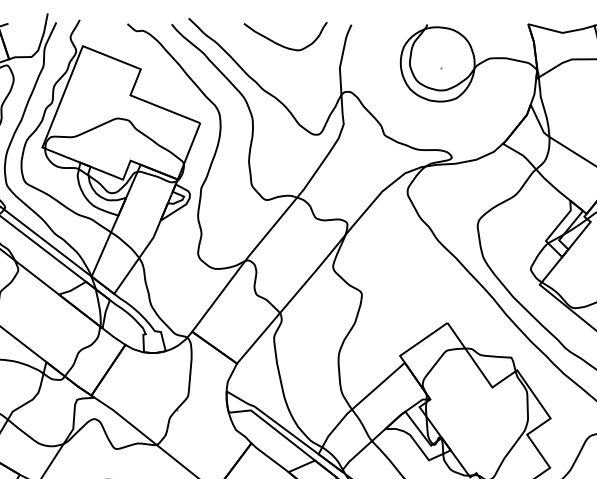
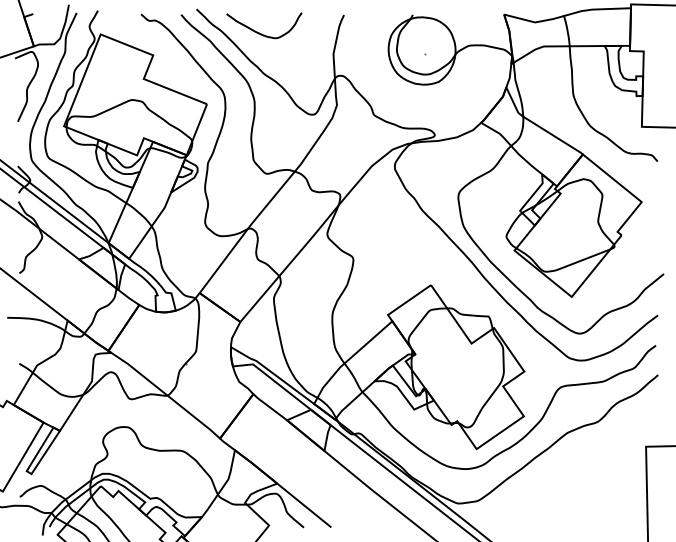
curve: (282, 45) -> (261, 33), moved

